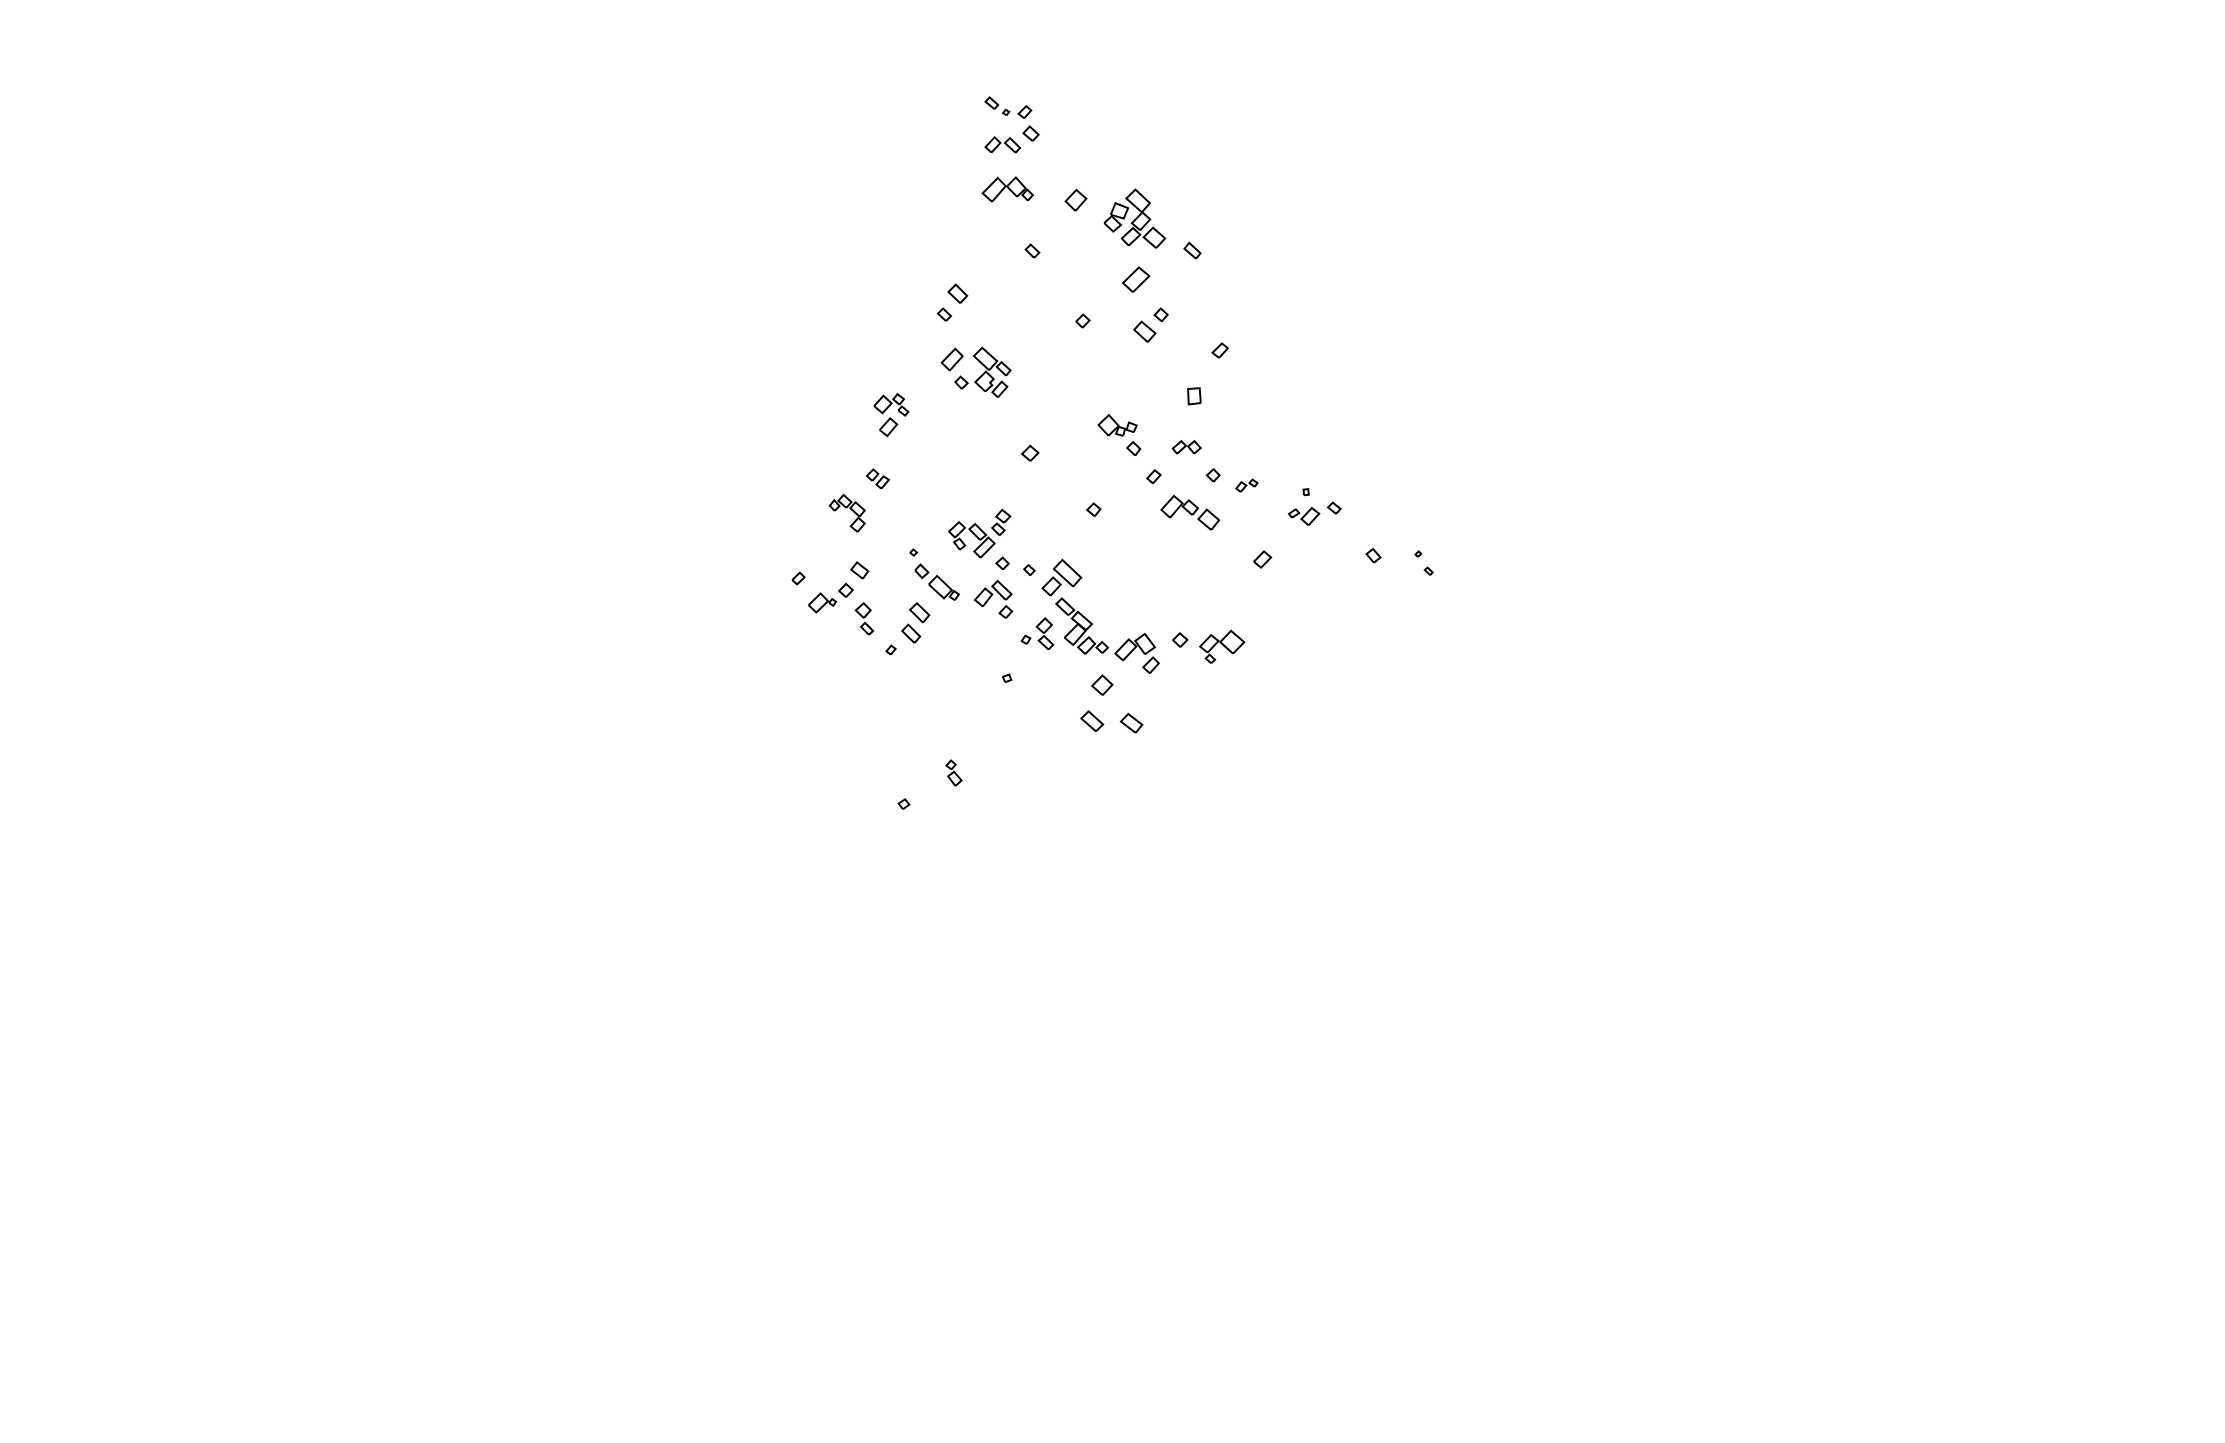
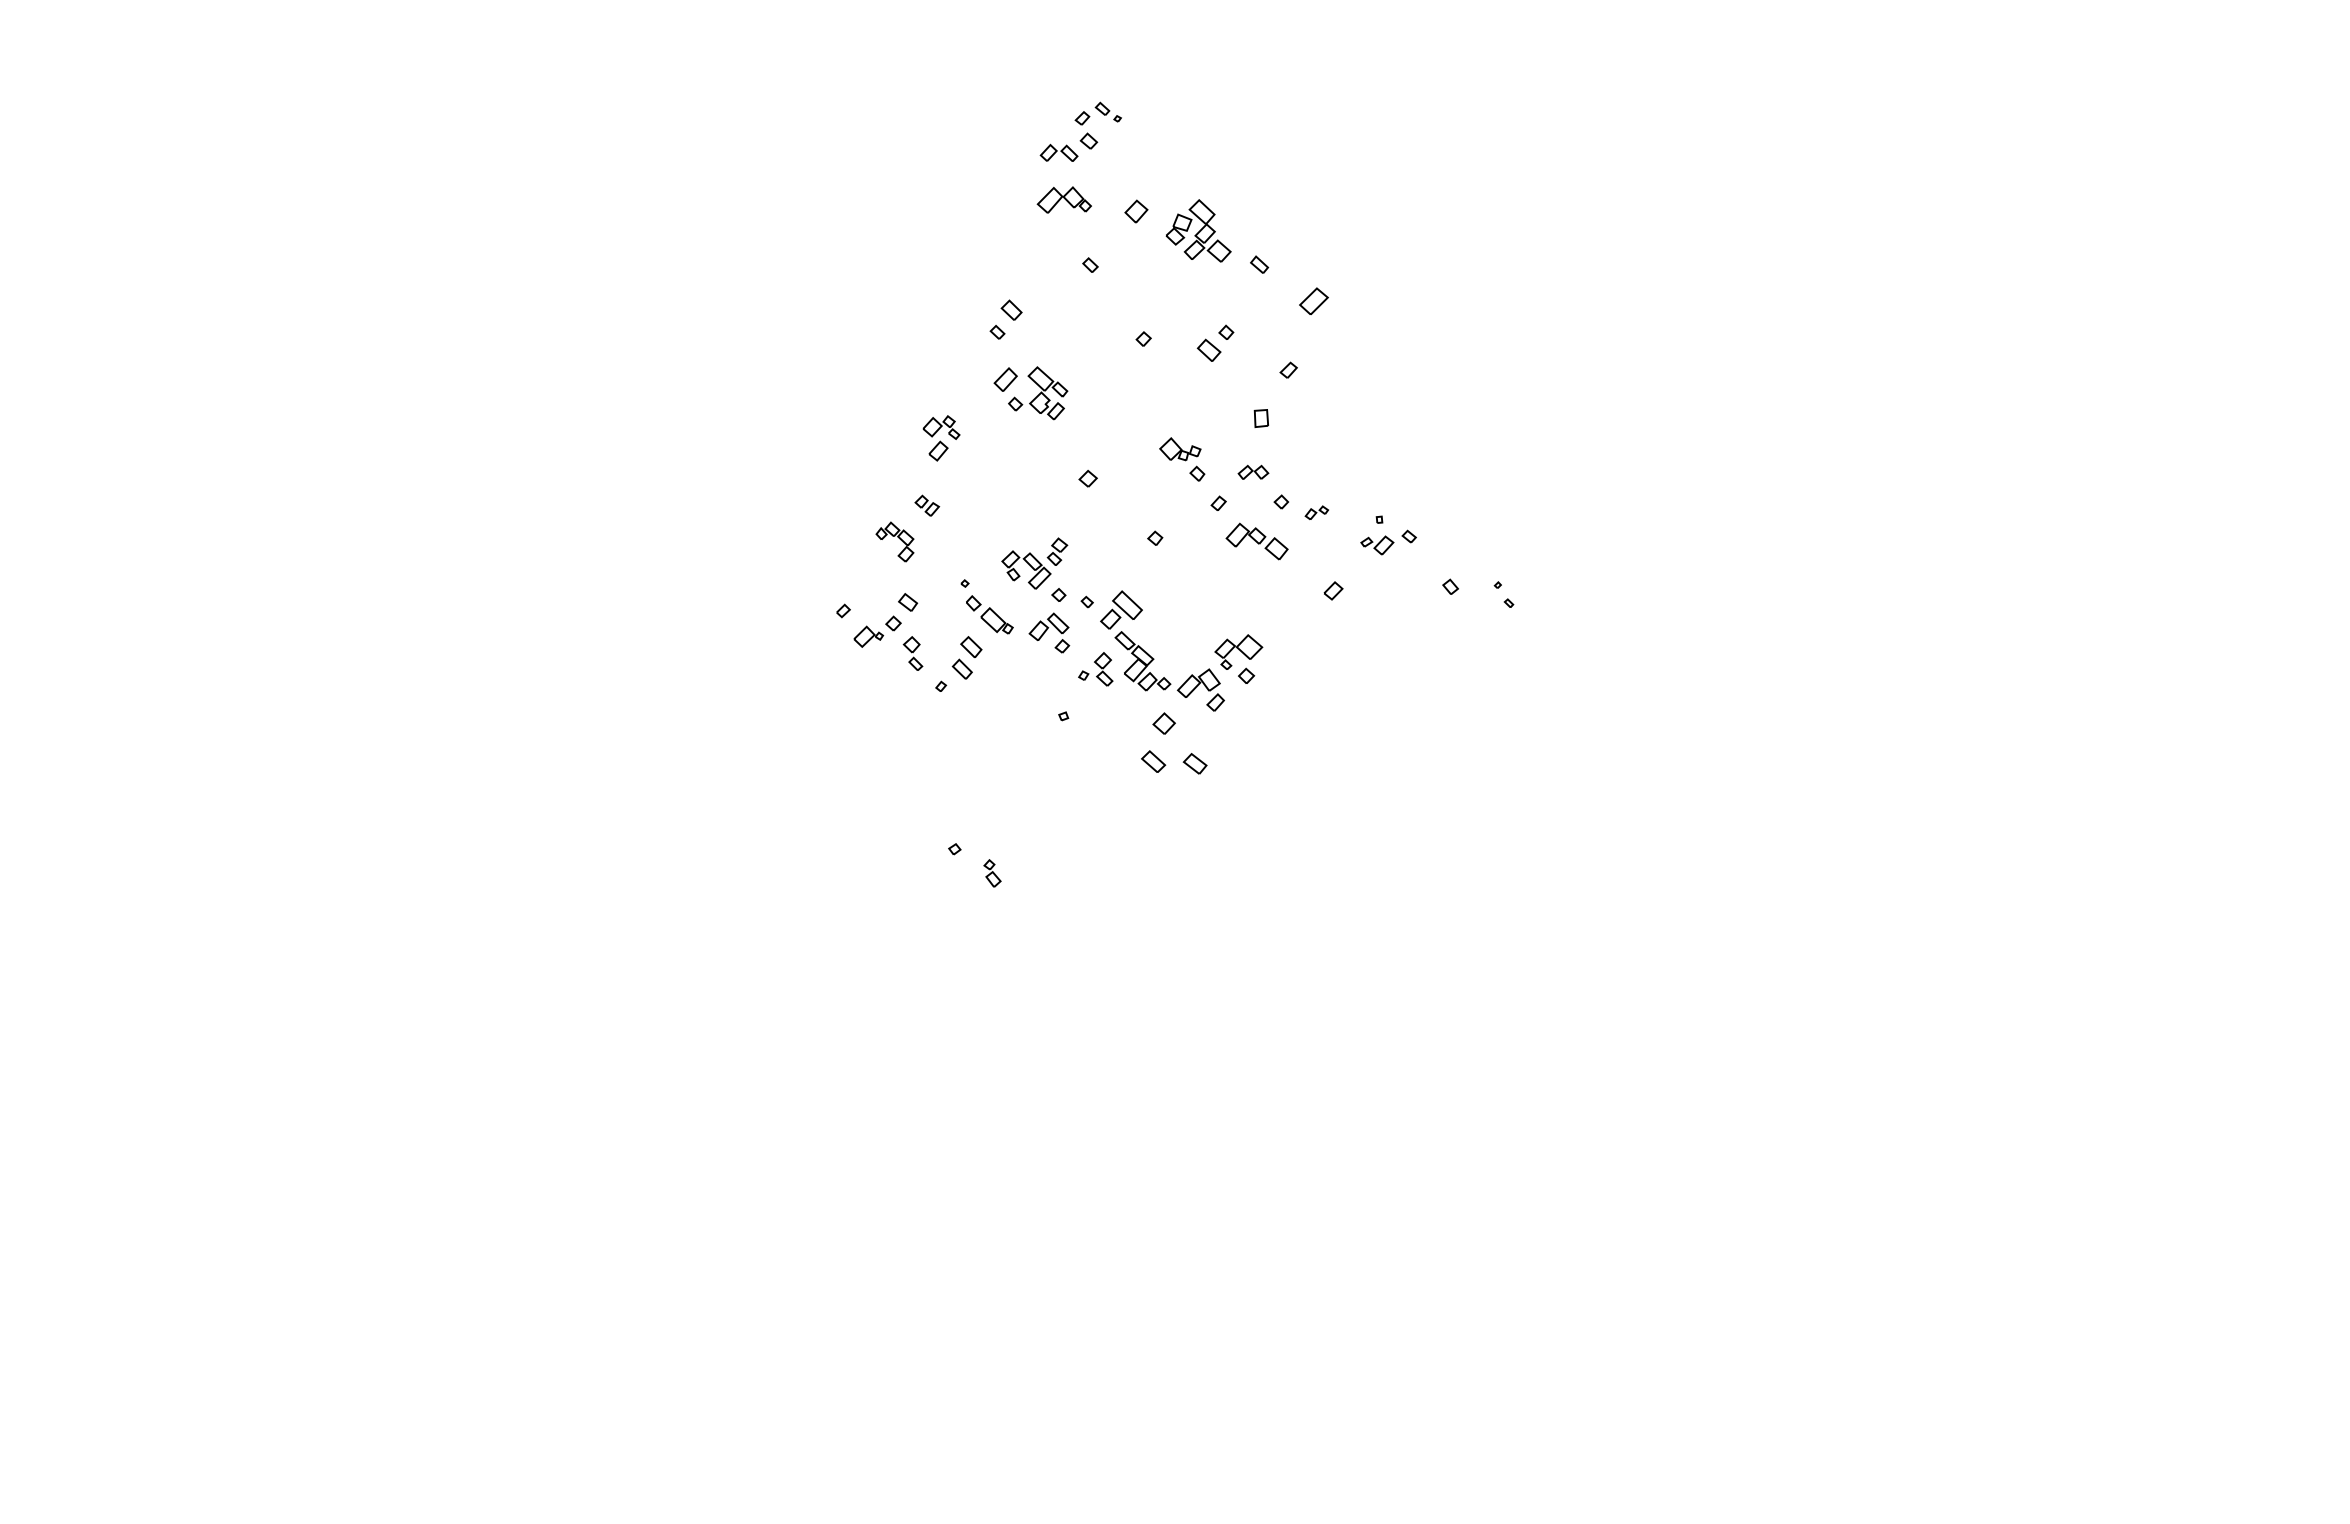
part: (996, 105) -> (1107, 111), moved
part: (1135, 278) -> (1313, 300), moved
part: (1221, 646) -> (1238, 651), moved
part: (953, 773) -> (992, 873), moved

